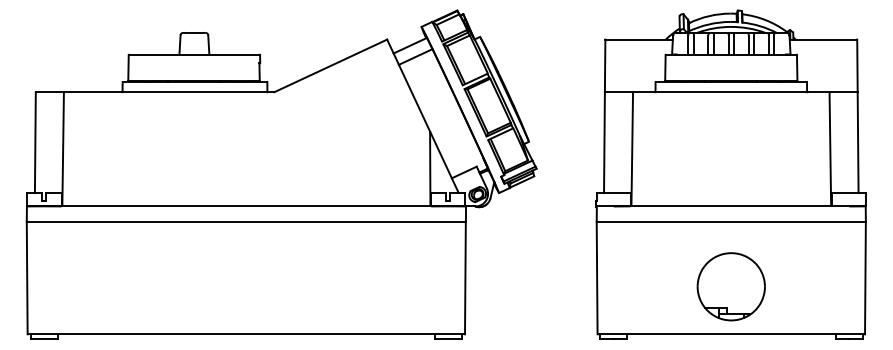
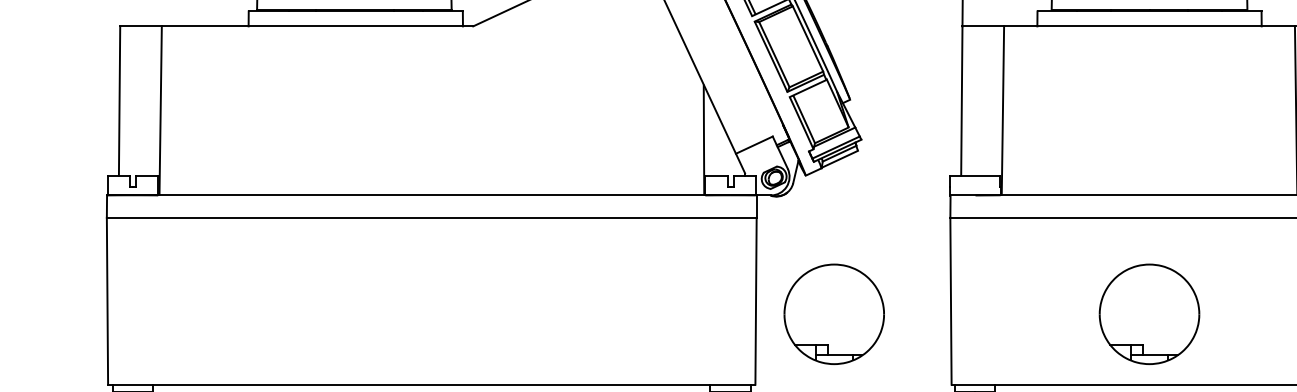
part: (517, 286) -> (833, 313), added

